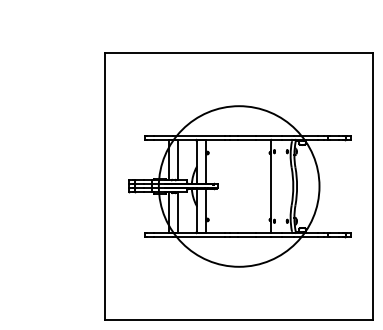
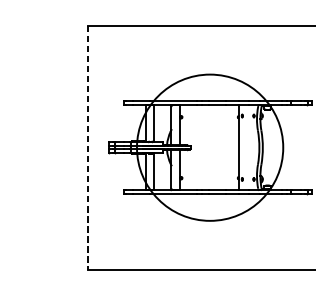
line: (105, 186) -> (88, 147), solid -> dashed

